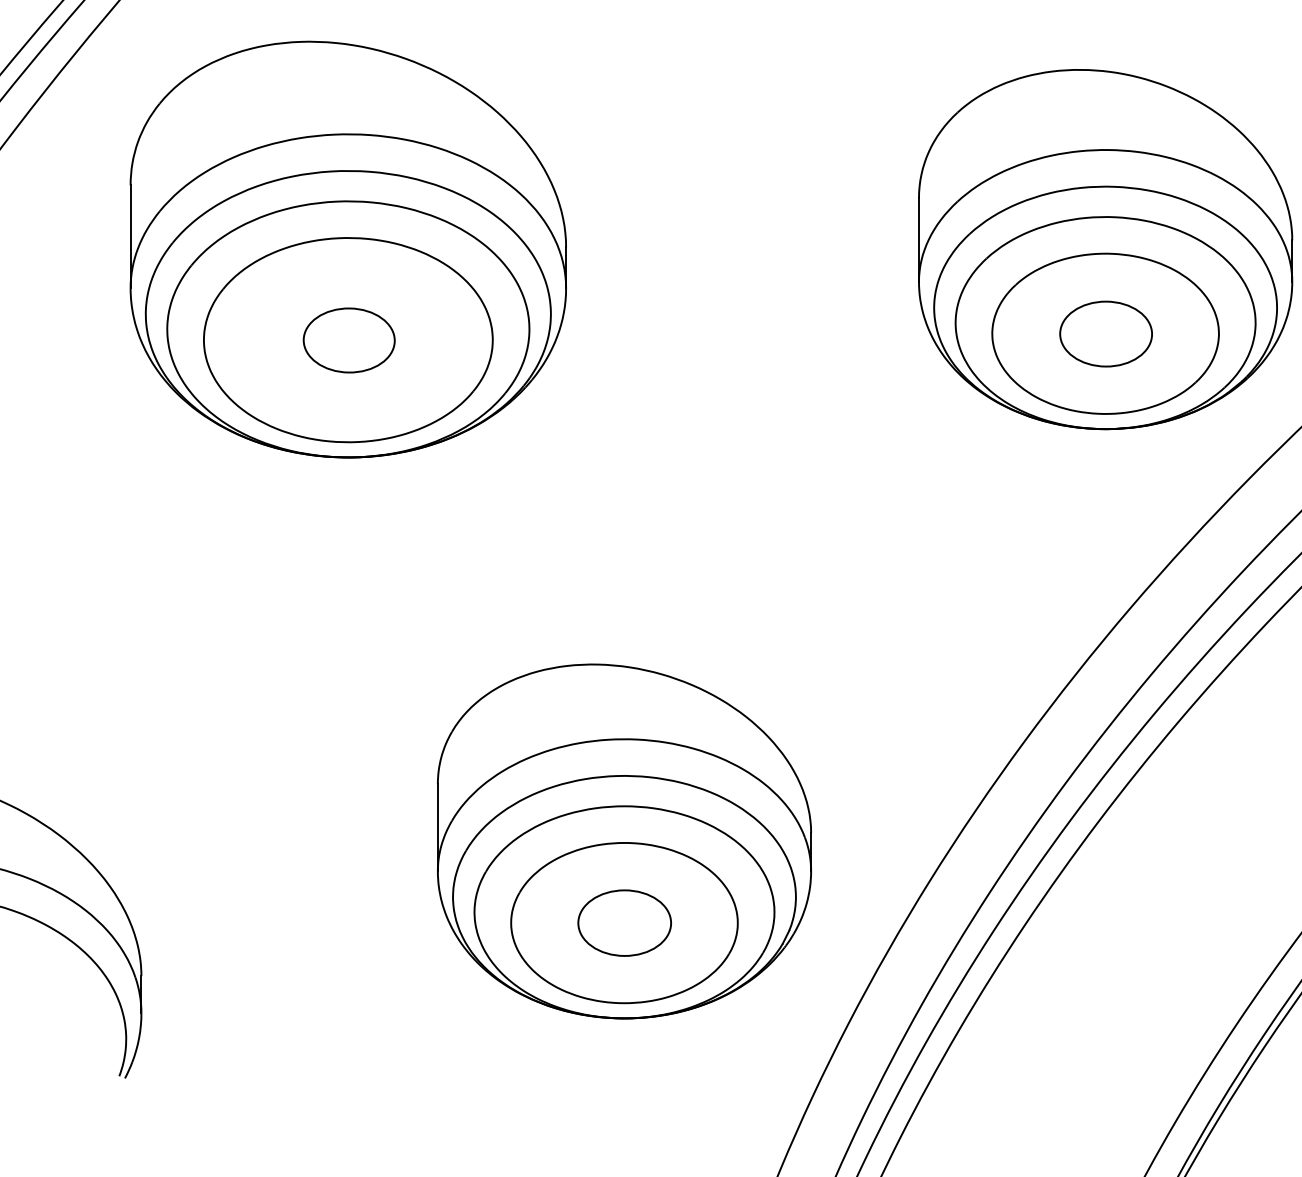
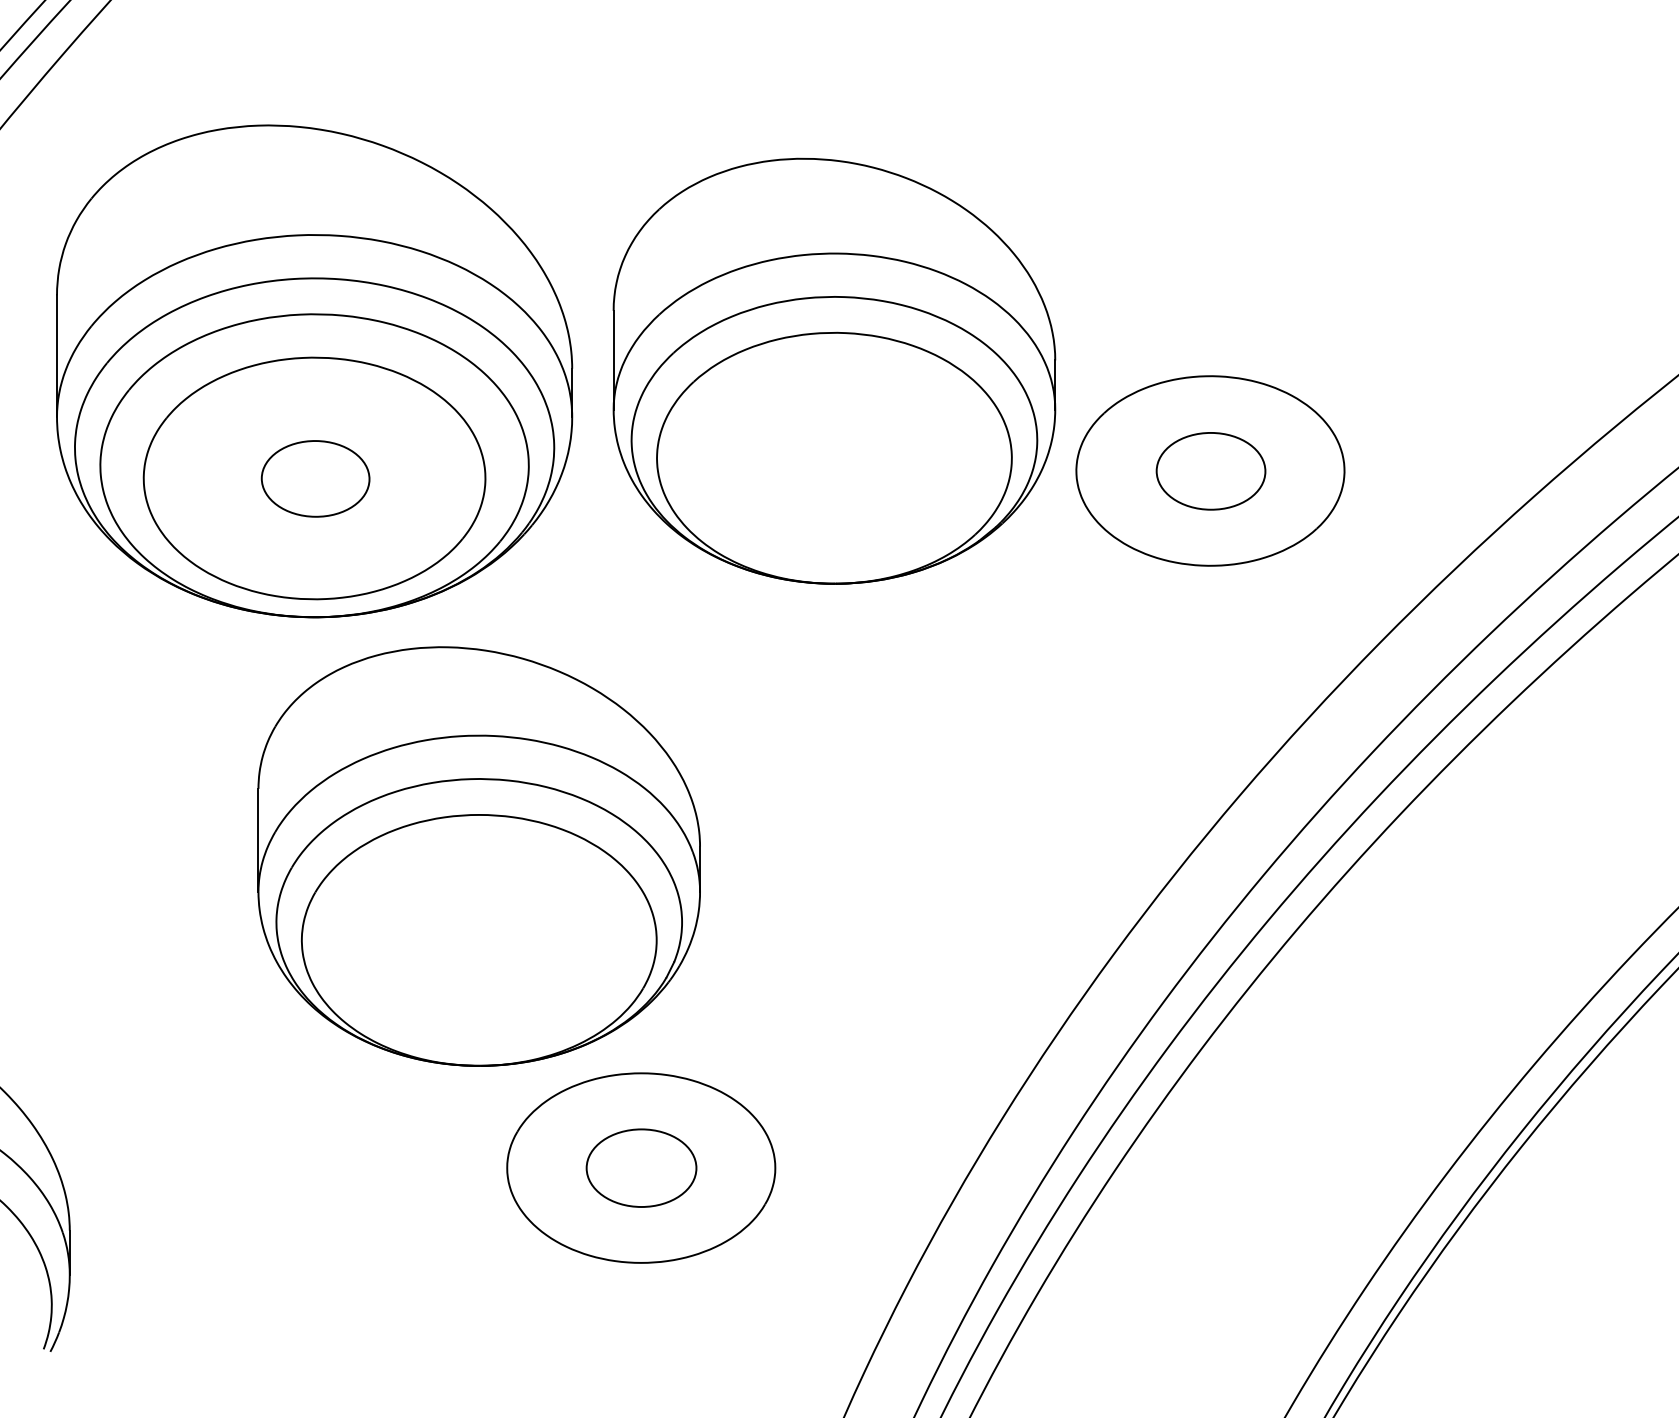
part: (1105, 248) -> (834, 370), moved
part: (623, 841) -> (478, 856), moved

